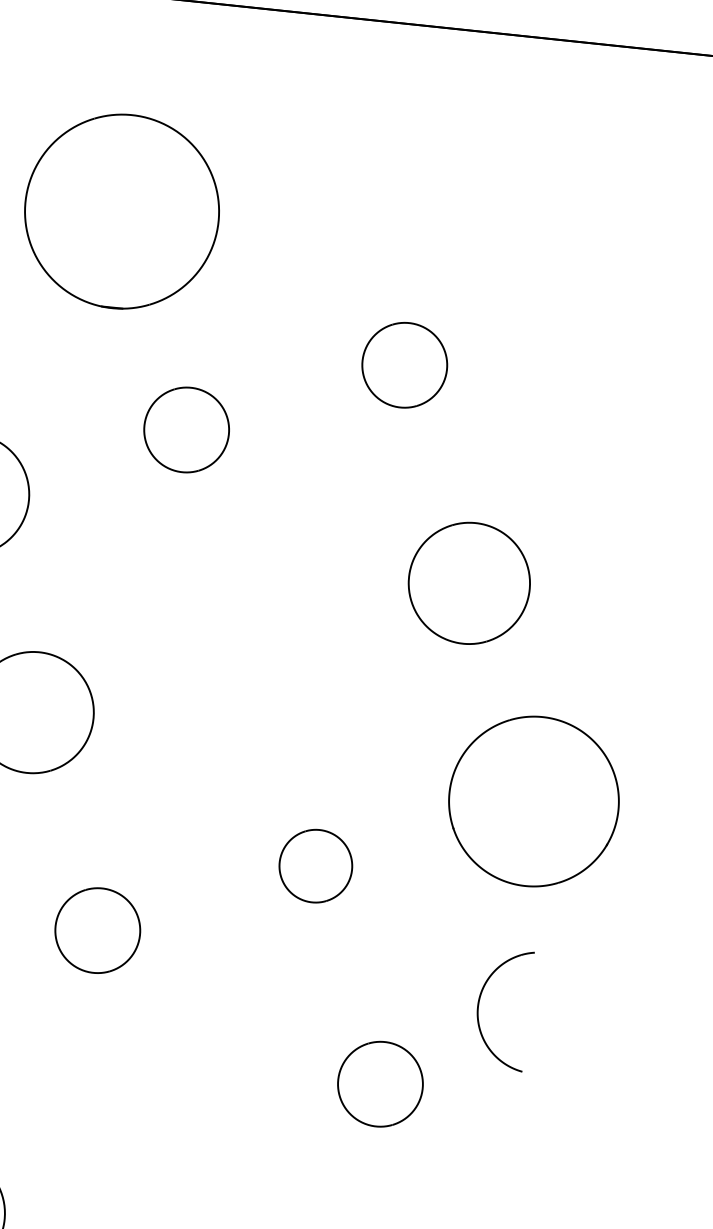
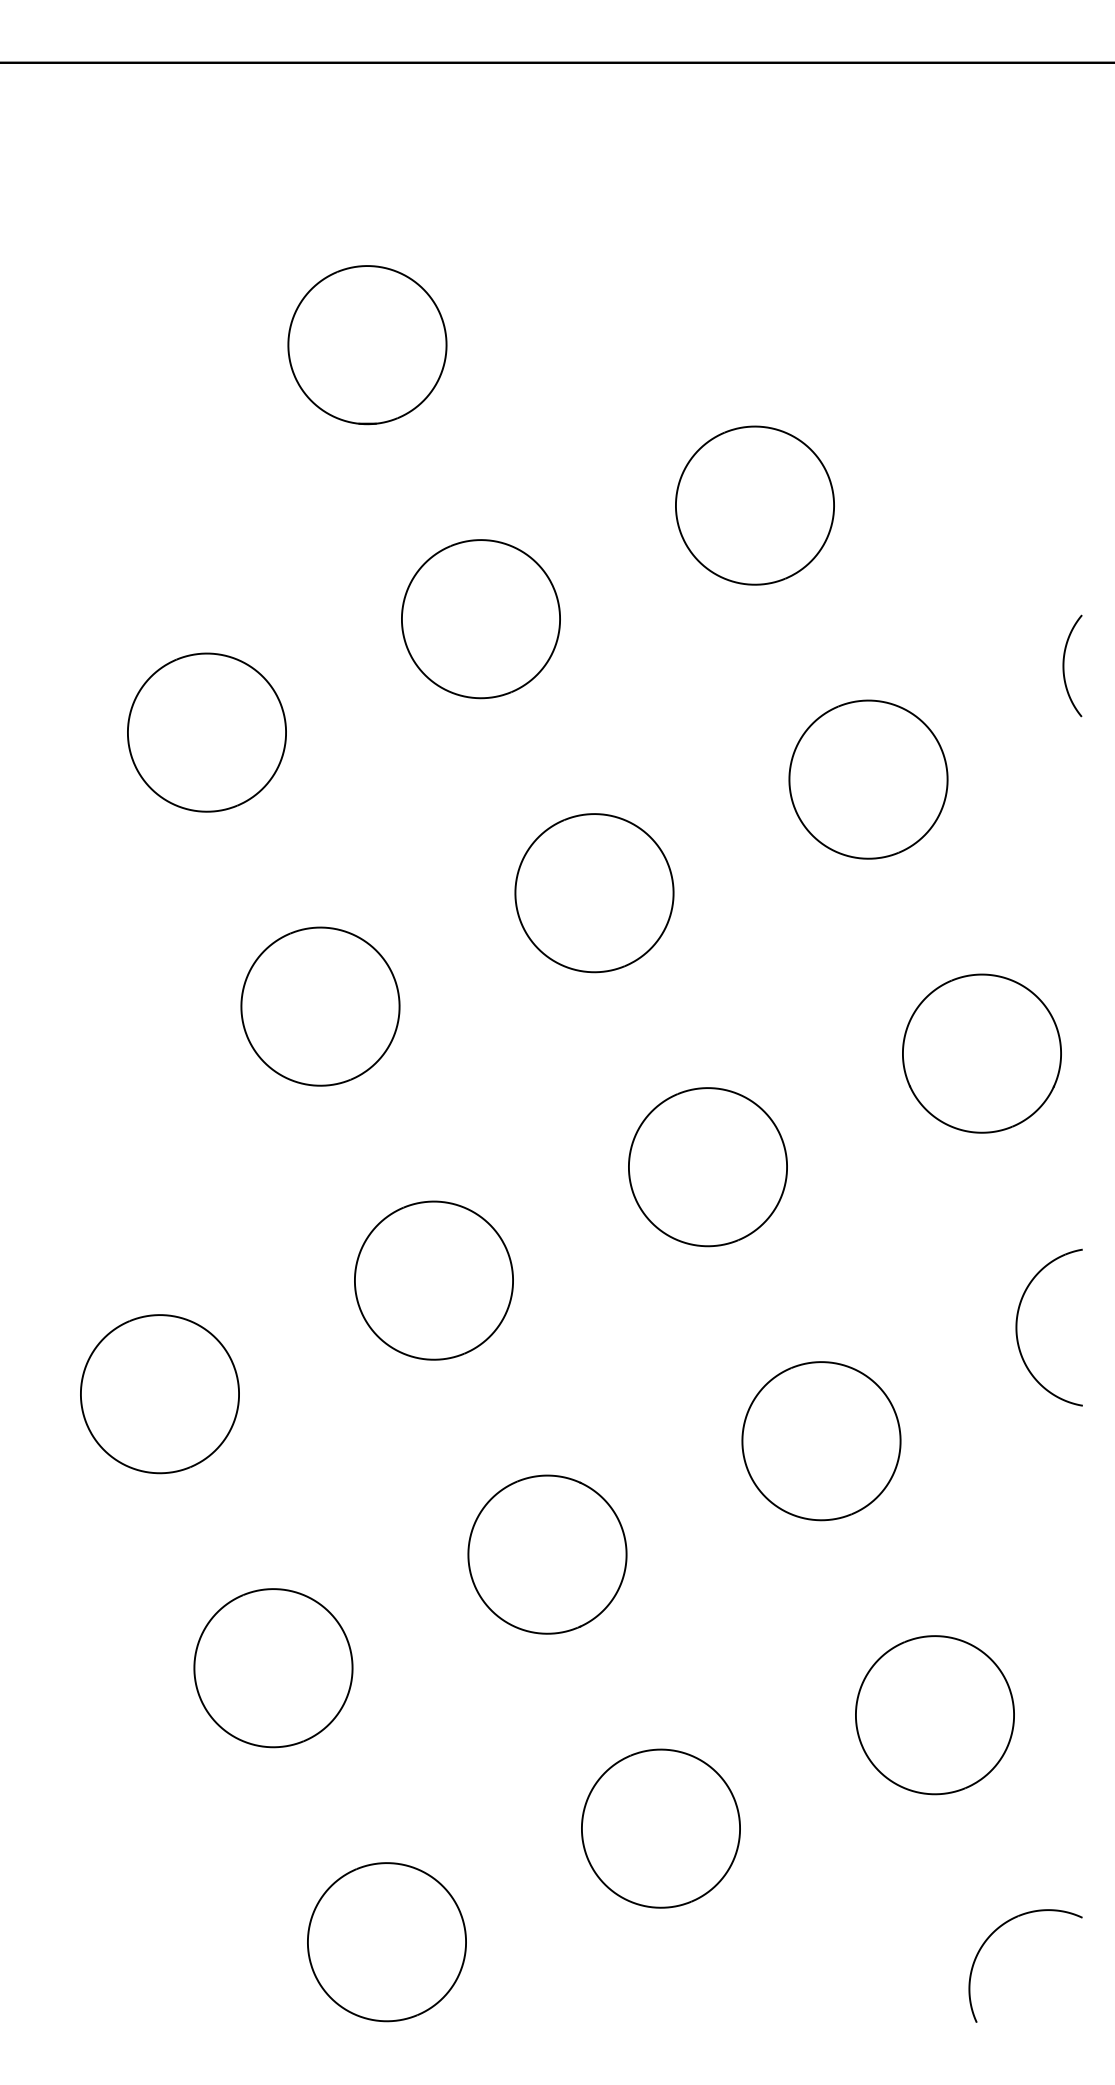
part: (122, 212) -> (367, 345), size x0.62
part: (404, 365) -> (754, 505), size x1.43
part: (186, 430) -> (480, 619), size x1.43
curve: (628, 512) -> (1064, 665), added
part: (251, 648) -> (594, 893), added
part: (533, 801) -> (981, 1053), size x0.71
part: (315, 866) -> (707, 1167), size x1.67
part: (97, 930) -> (433, 1280), size x1.43
part: (478, 1006) -> (1017, 1327), moved
part: (380, 1084) -> (821, 1441), size x1.43
part: (162, 1148) -> (547, 1554), added

